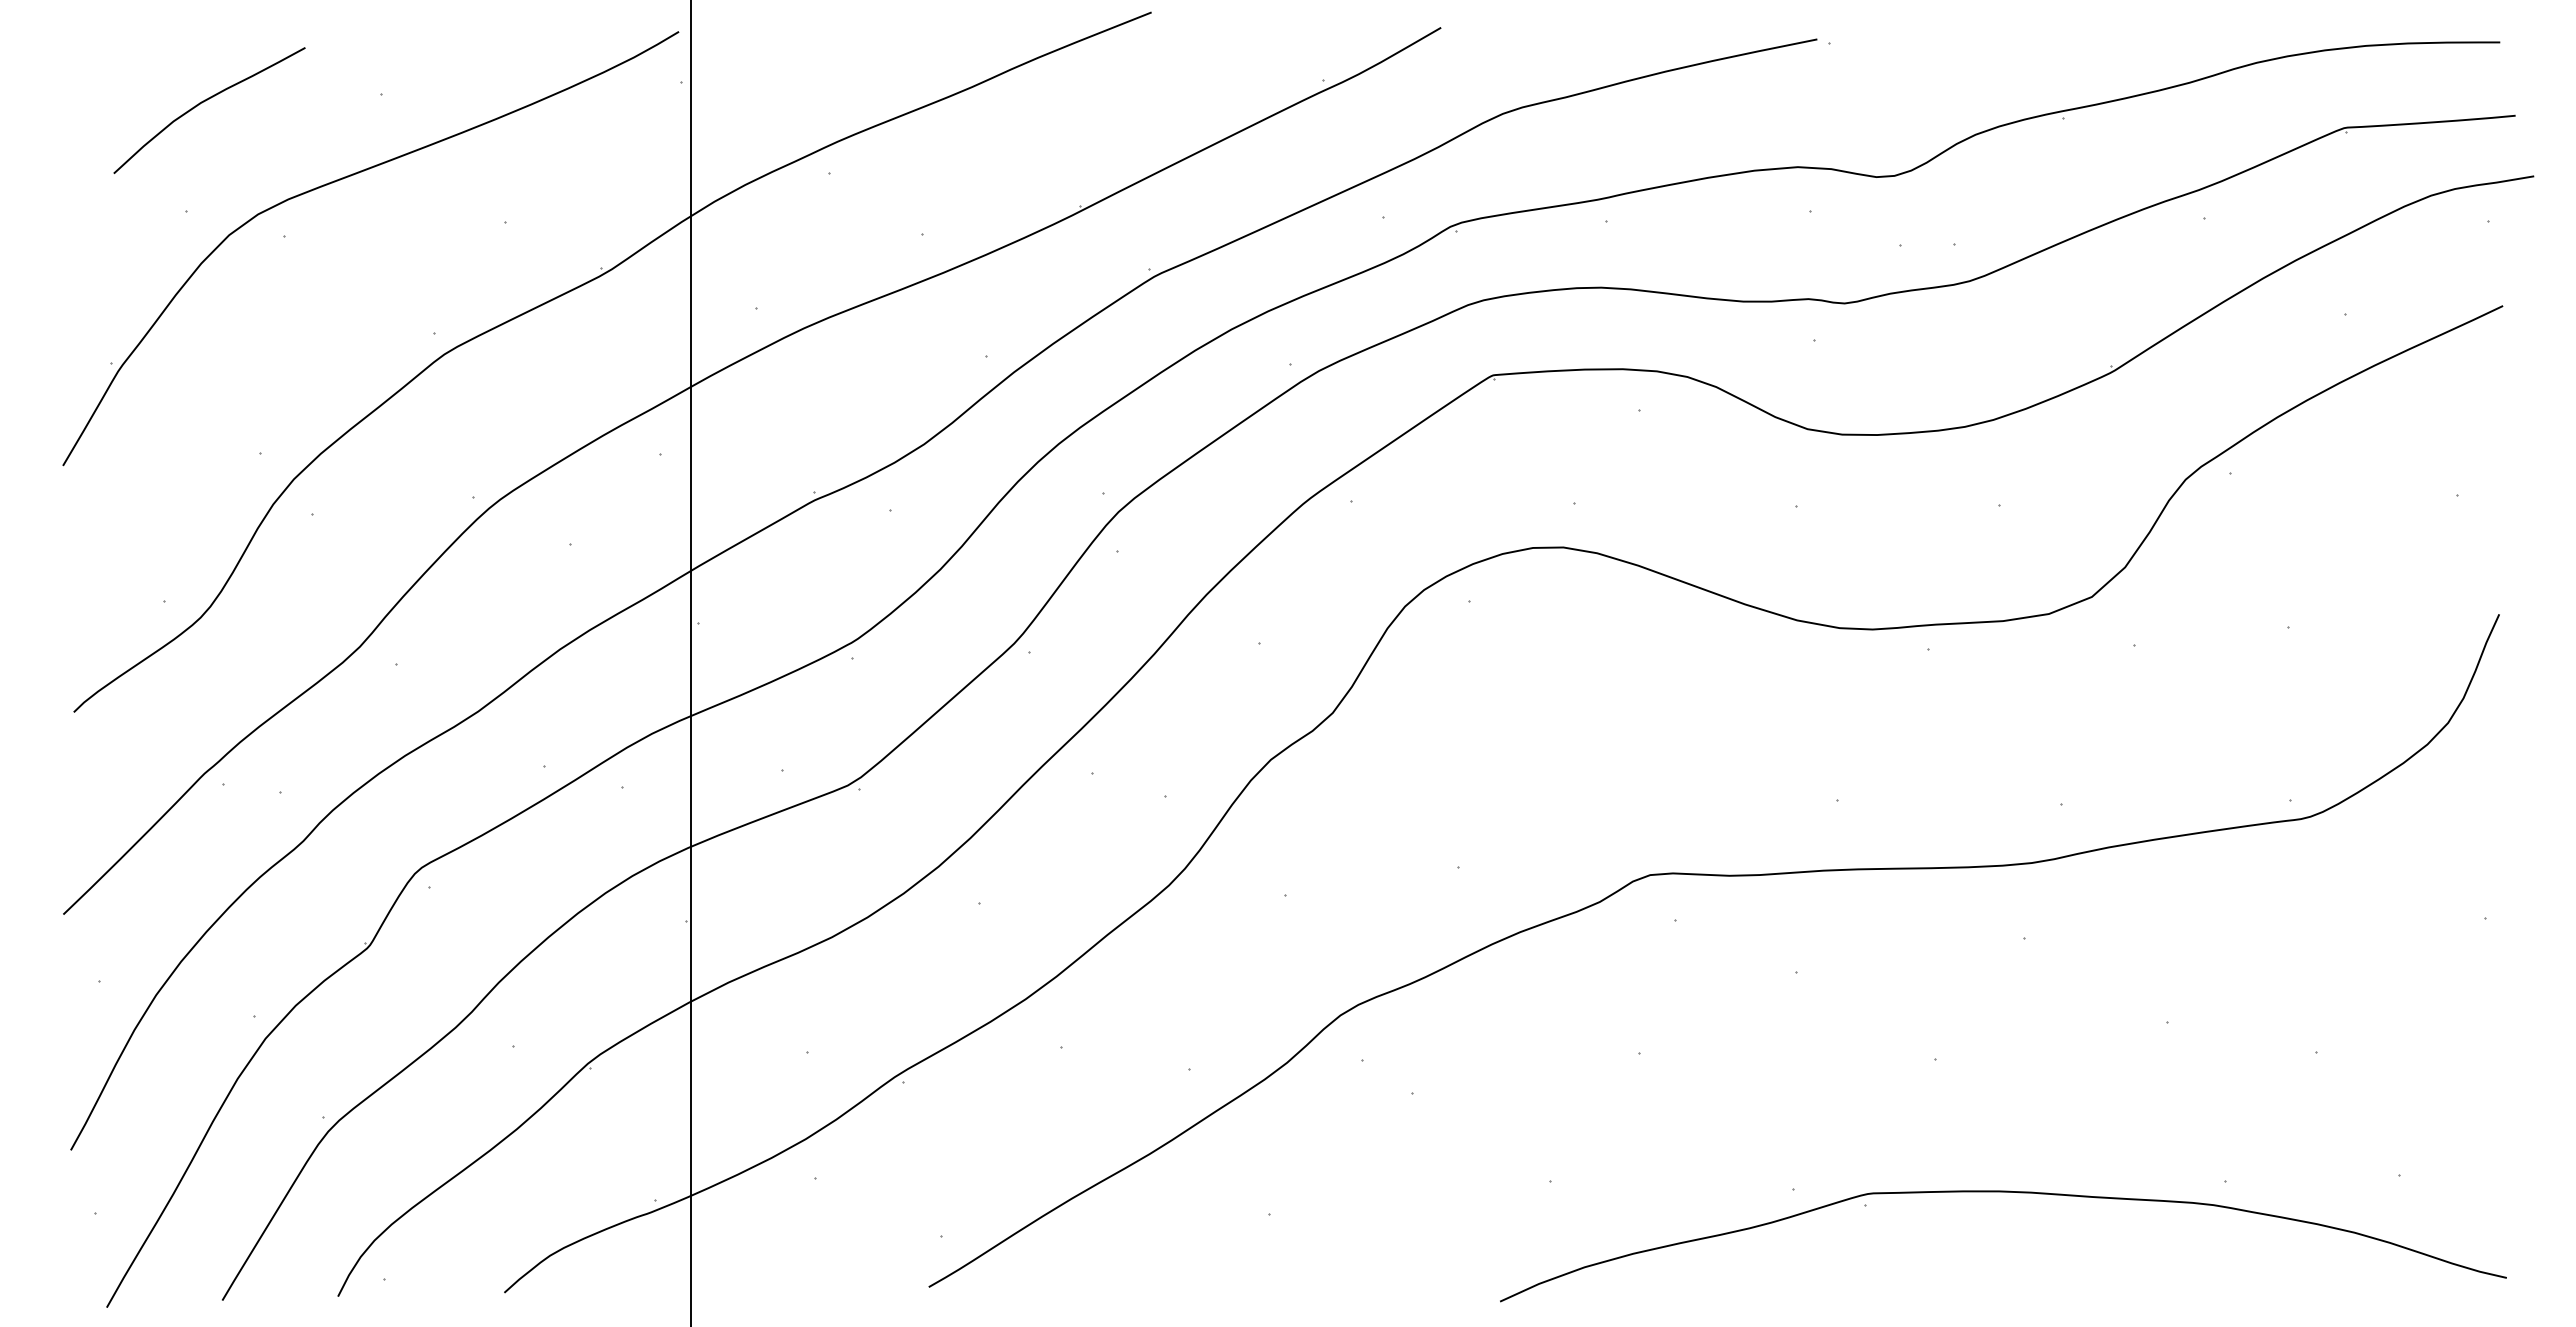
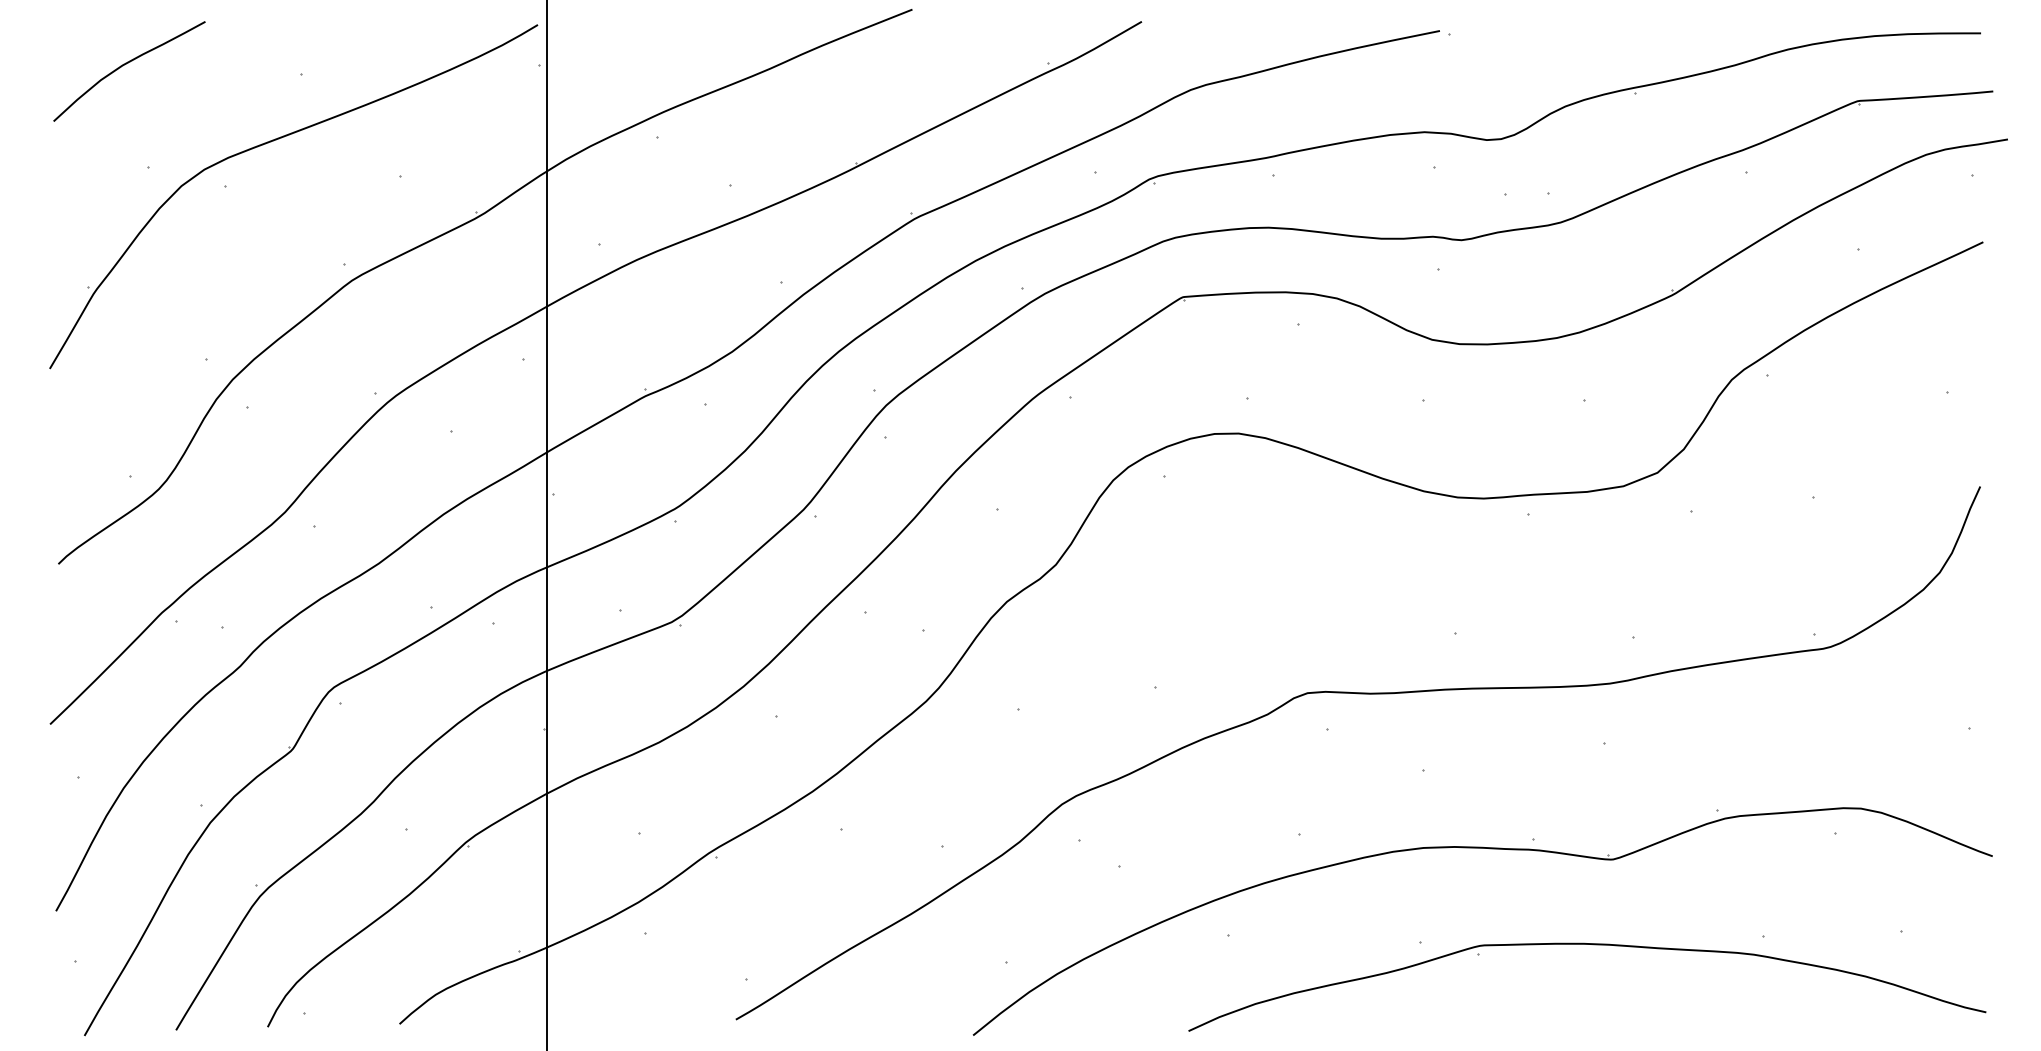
curve: (205, 101) -> (126, 64), moved
part: (1871, 1071) -> (1482, 848), added

